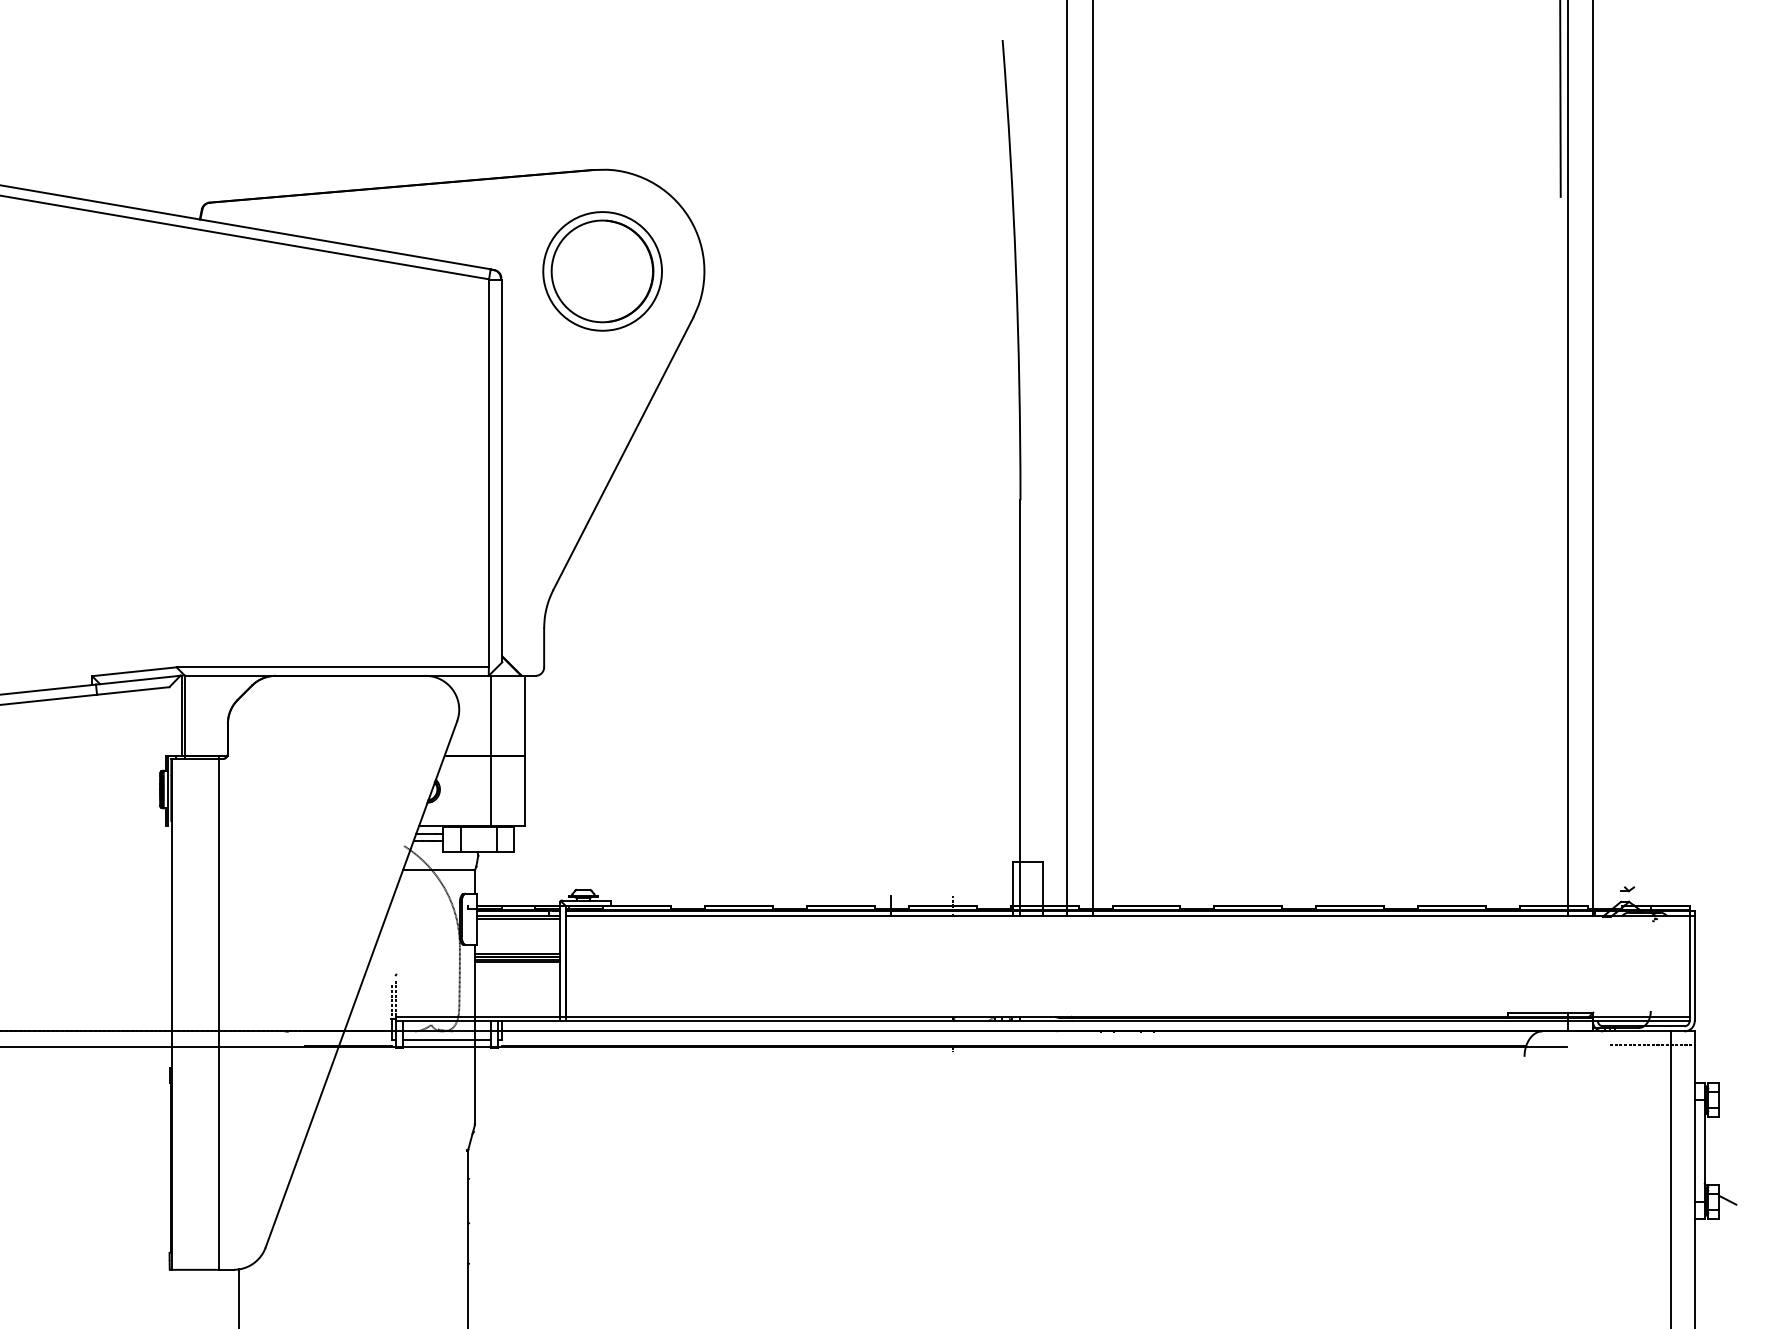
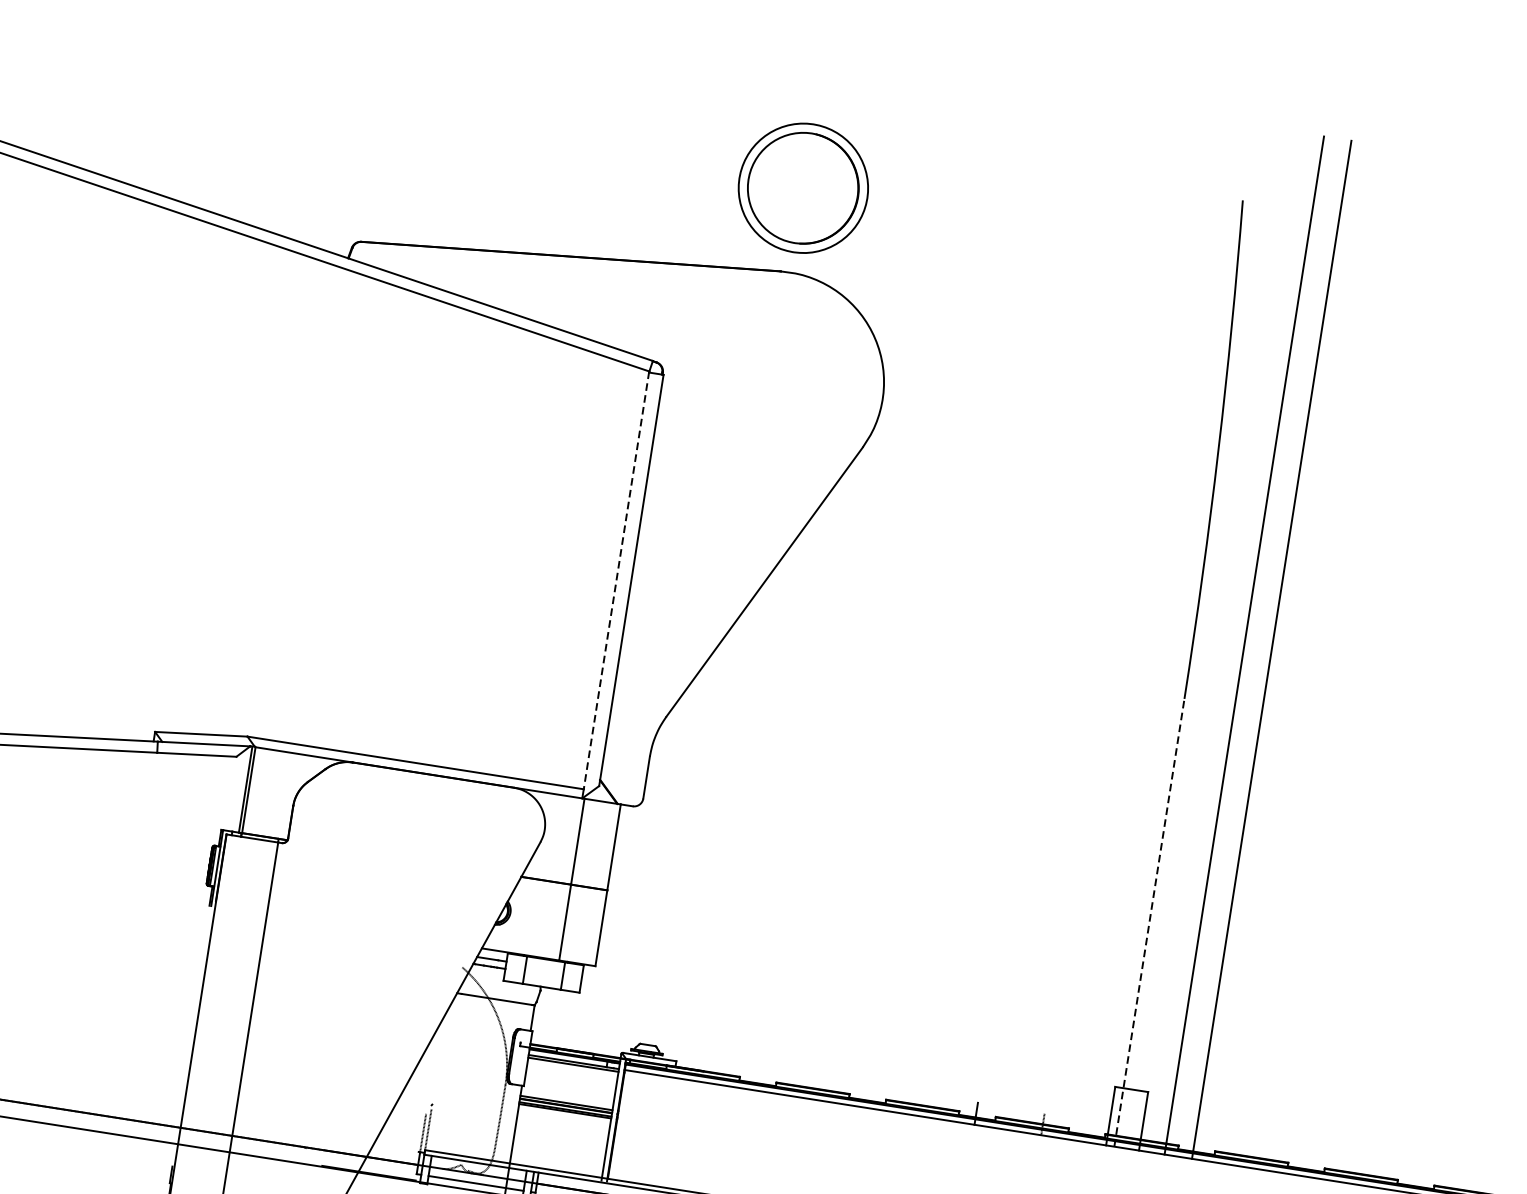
part: (602, 271) -> (803, 188), moved
line: (488, 473) -> (616, 580), solid -> dashed
line: (1020, 708) -> (1149, 923), solid -> dashed

